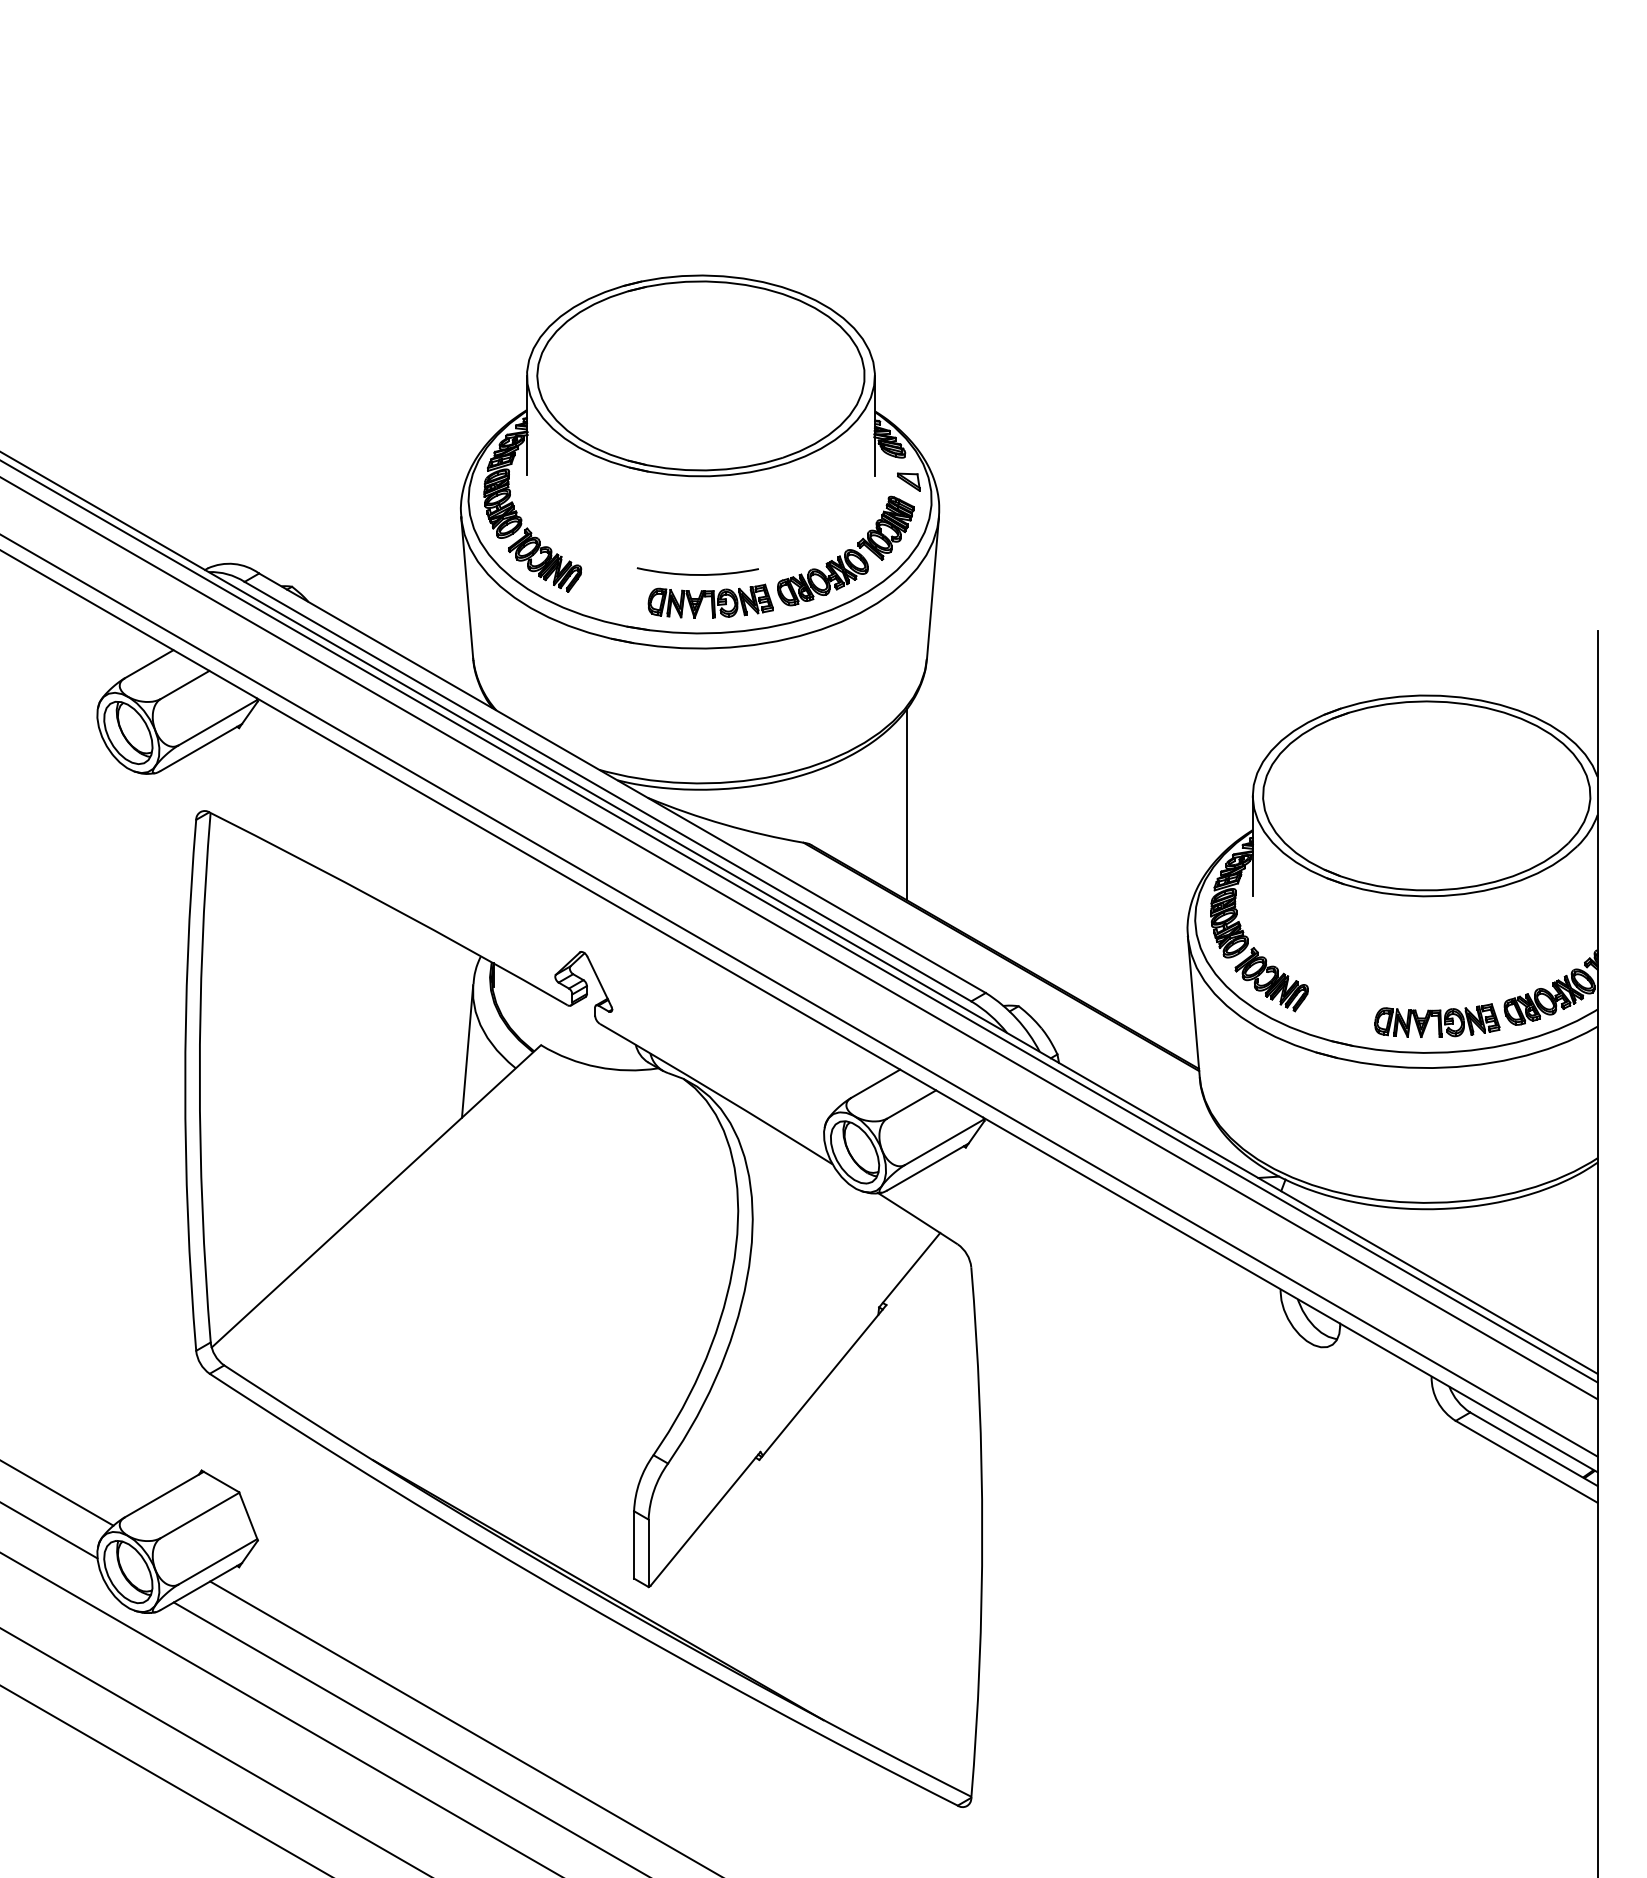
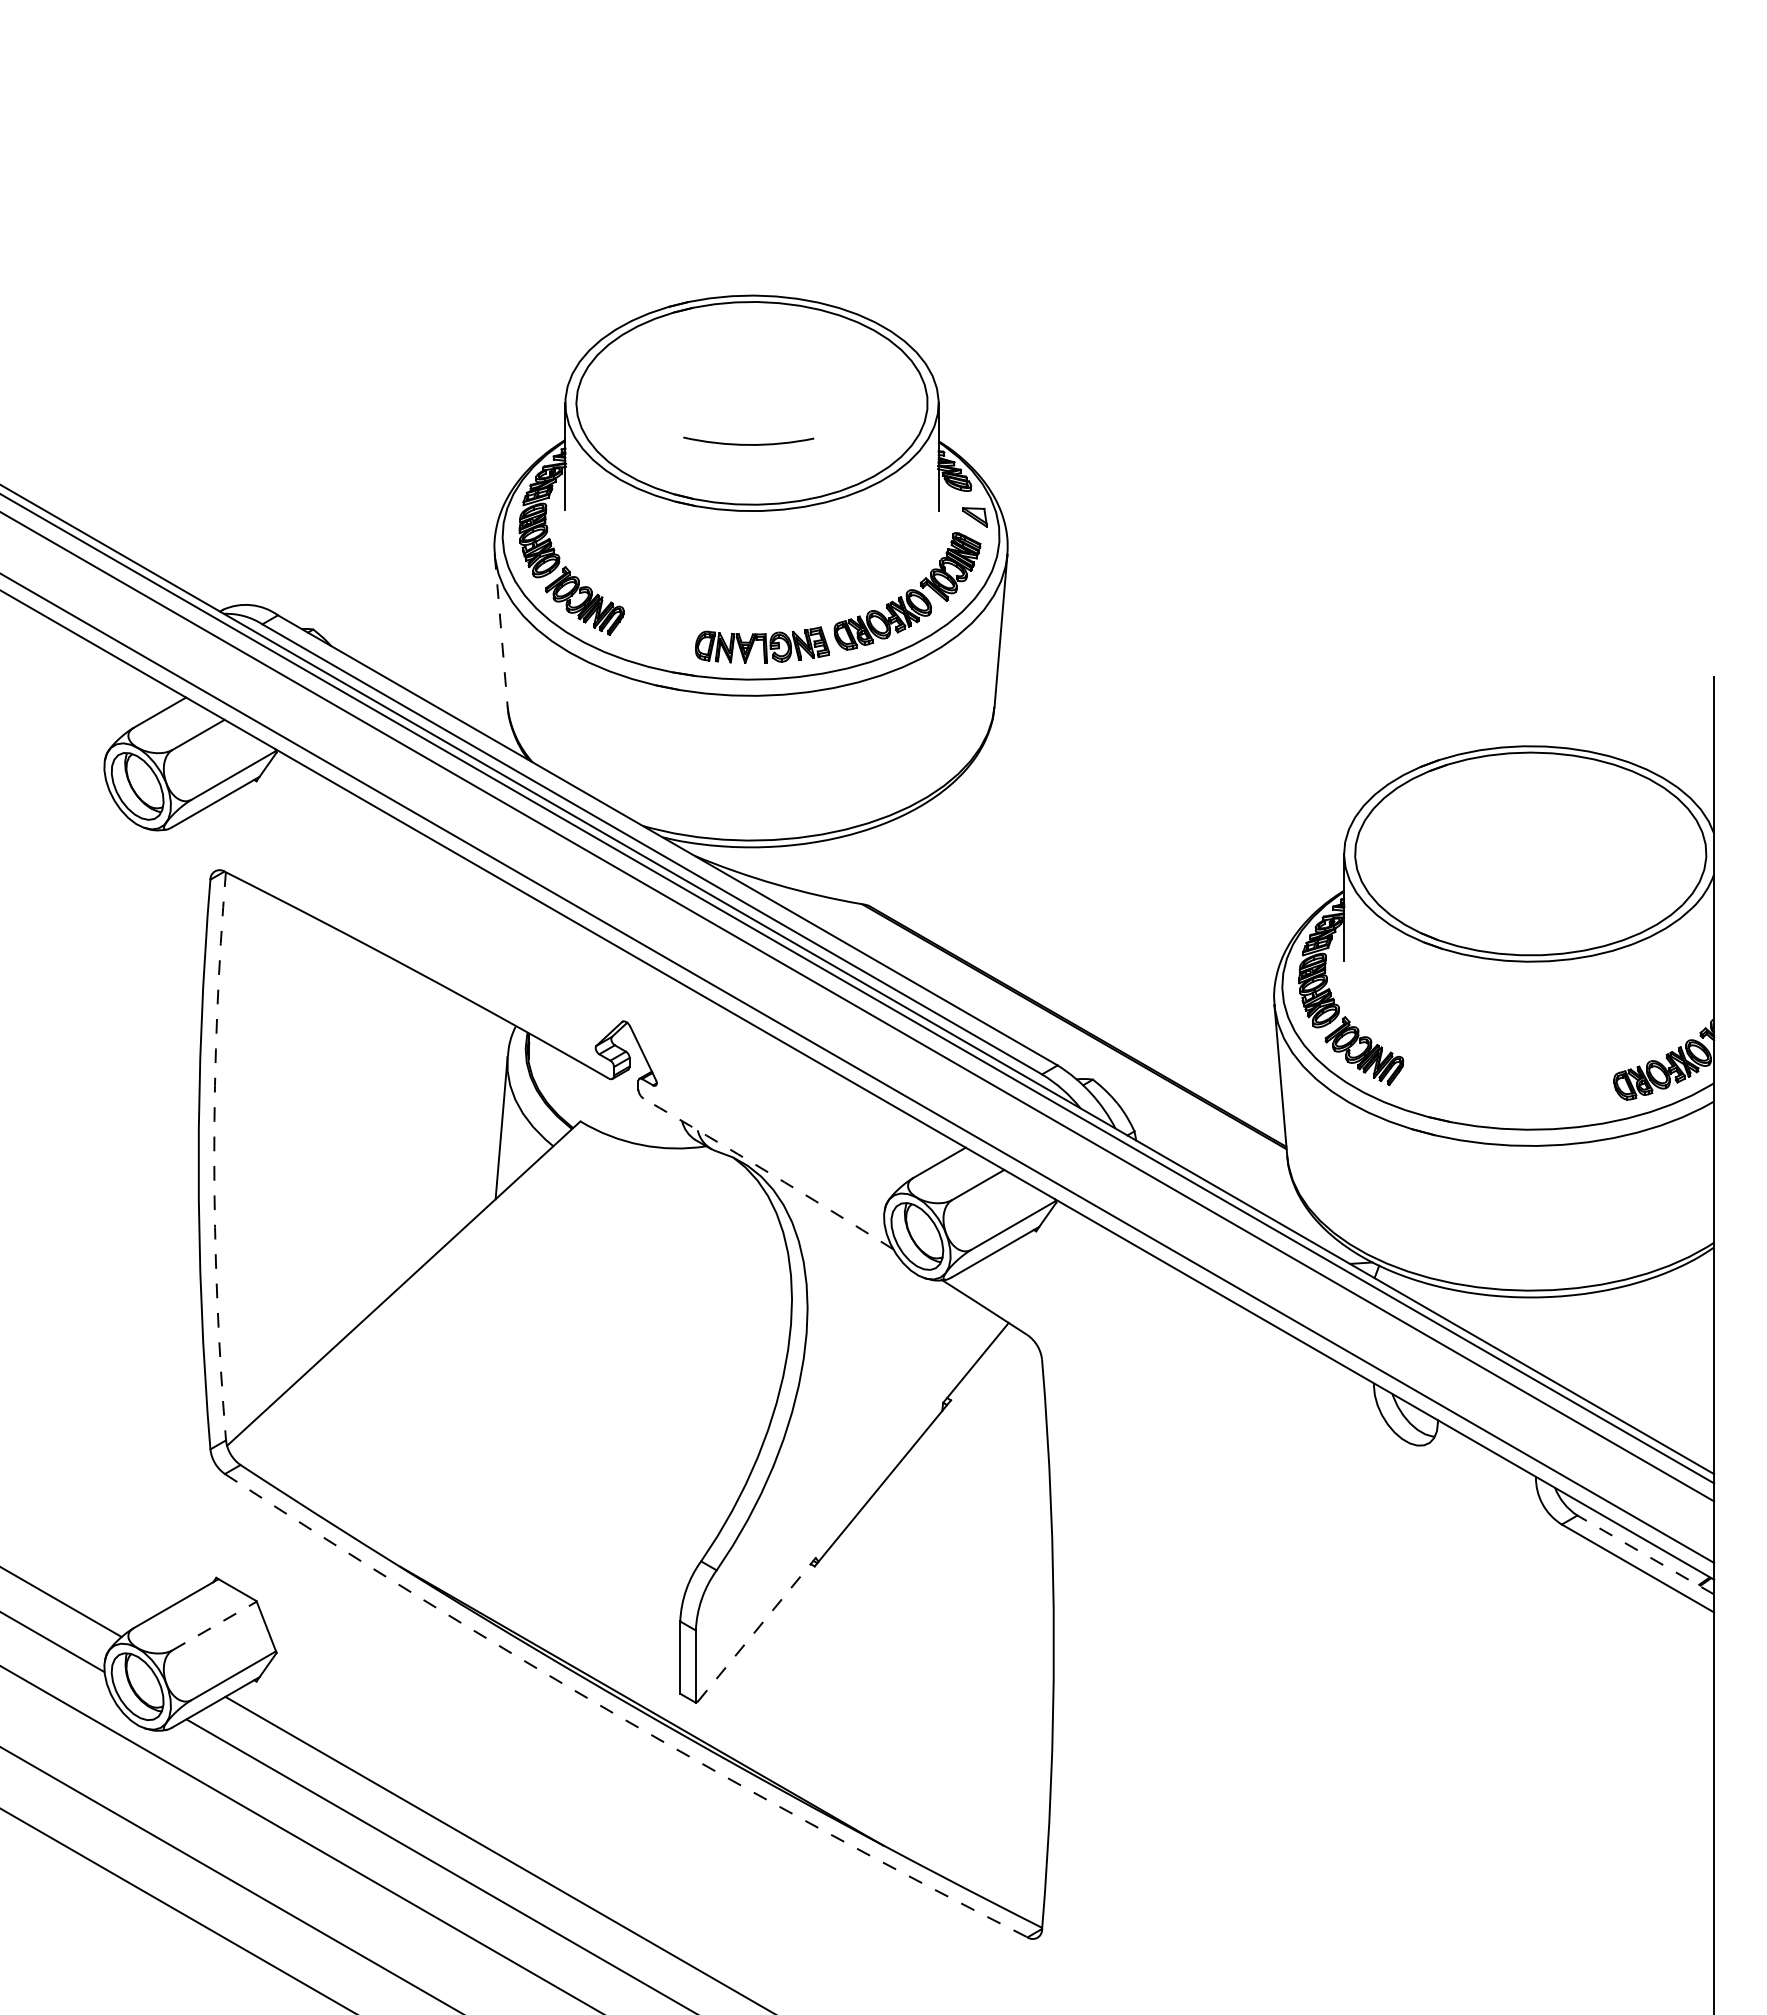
arc: (697, 574) -> (748, 444), moved
line: (467, 588) -> (501, 631), solid -> dashed
line: (906, 804) -> (972, 863), removed
part: (1436, 1020) -> (1541, 1094), removed
arc: (199, 1077) -> (214, 1156), solid -> dashed
arc: (717, 1092) -> (769, 1172), solid -> dashed
line: (1533, 1448) -> (1645, 1554), solid -> dashed
line: (199, 1514) -> (214, 1625), solid -> dashed
line: (705, 1518) -> (756, 1629), solid -> dashed
arc: (577, 1599) -> (619, 1716), solid -> dashed

